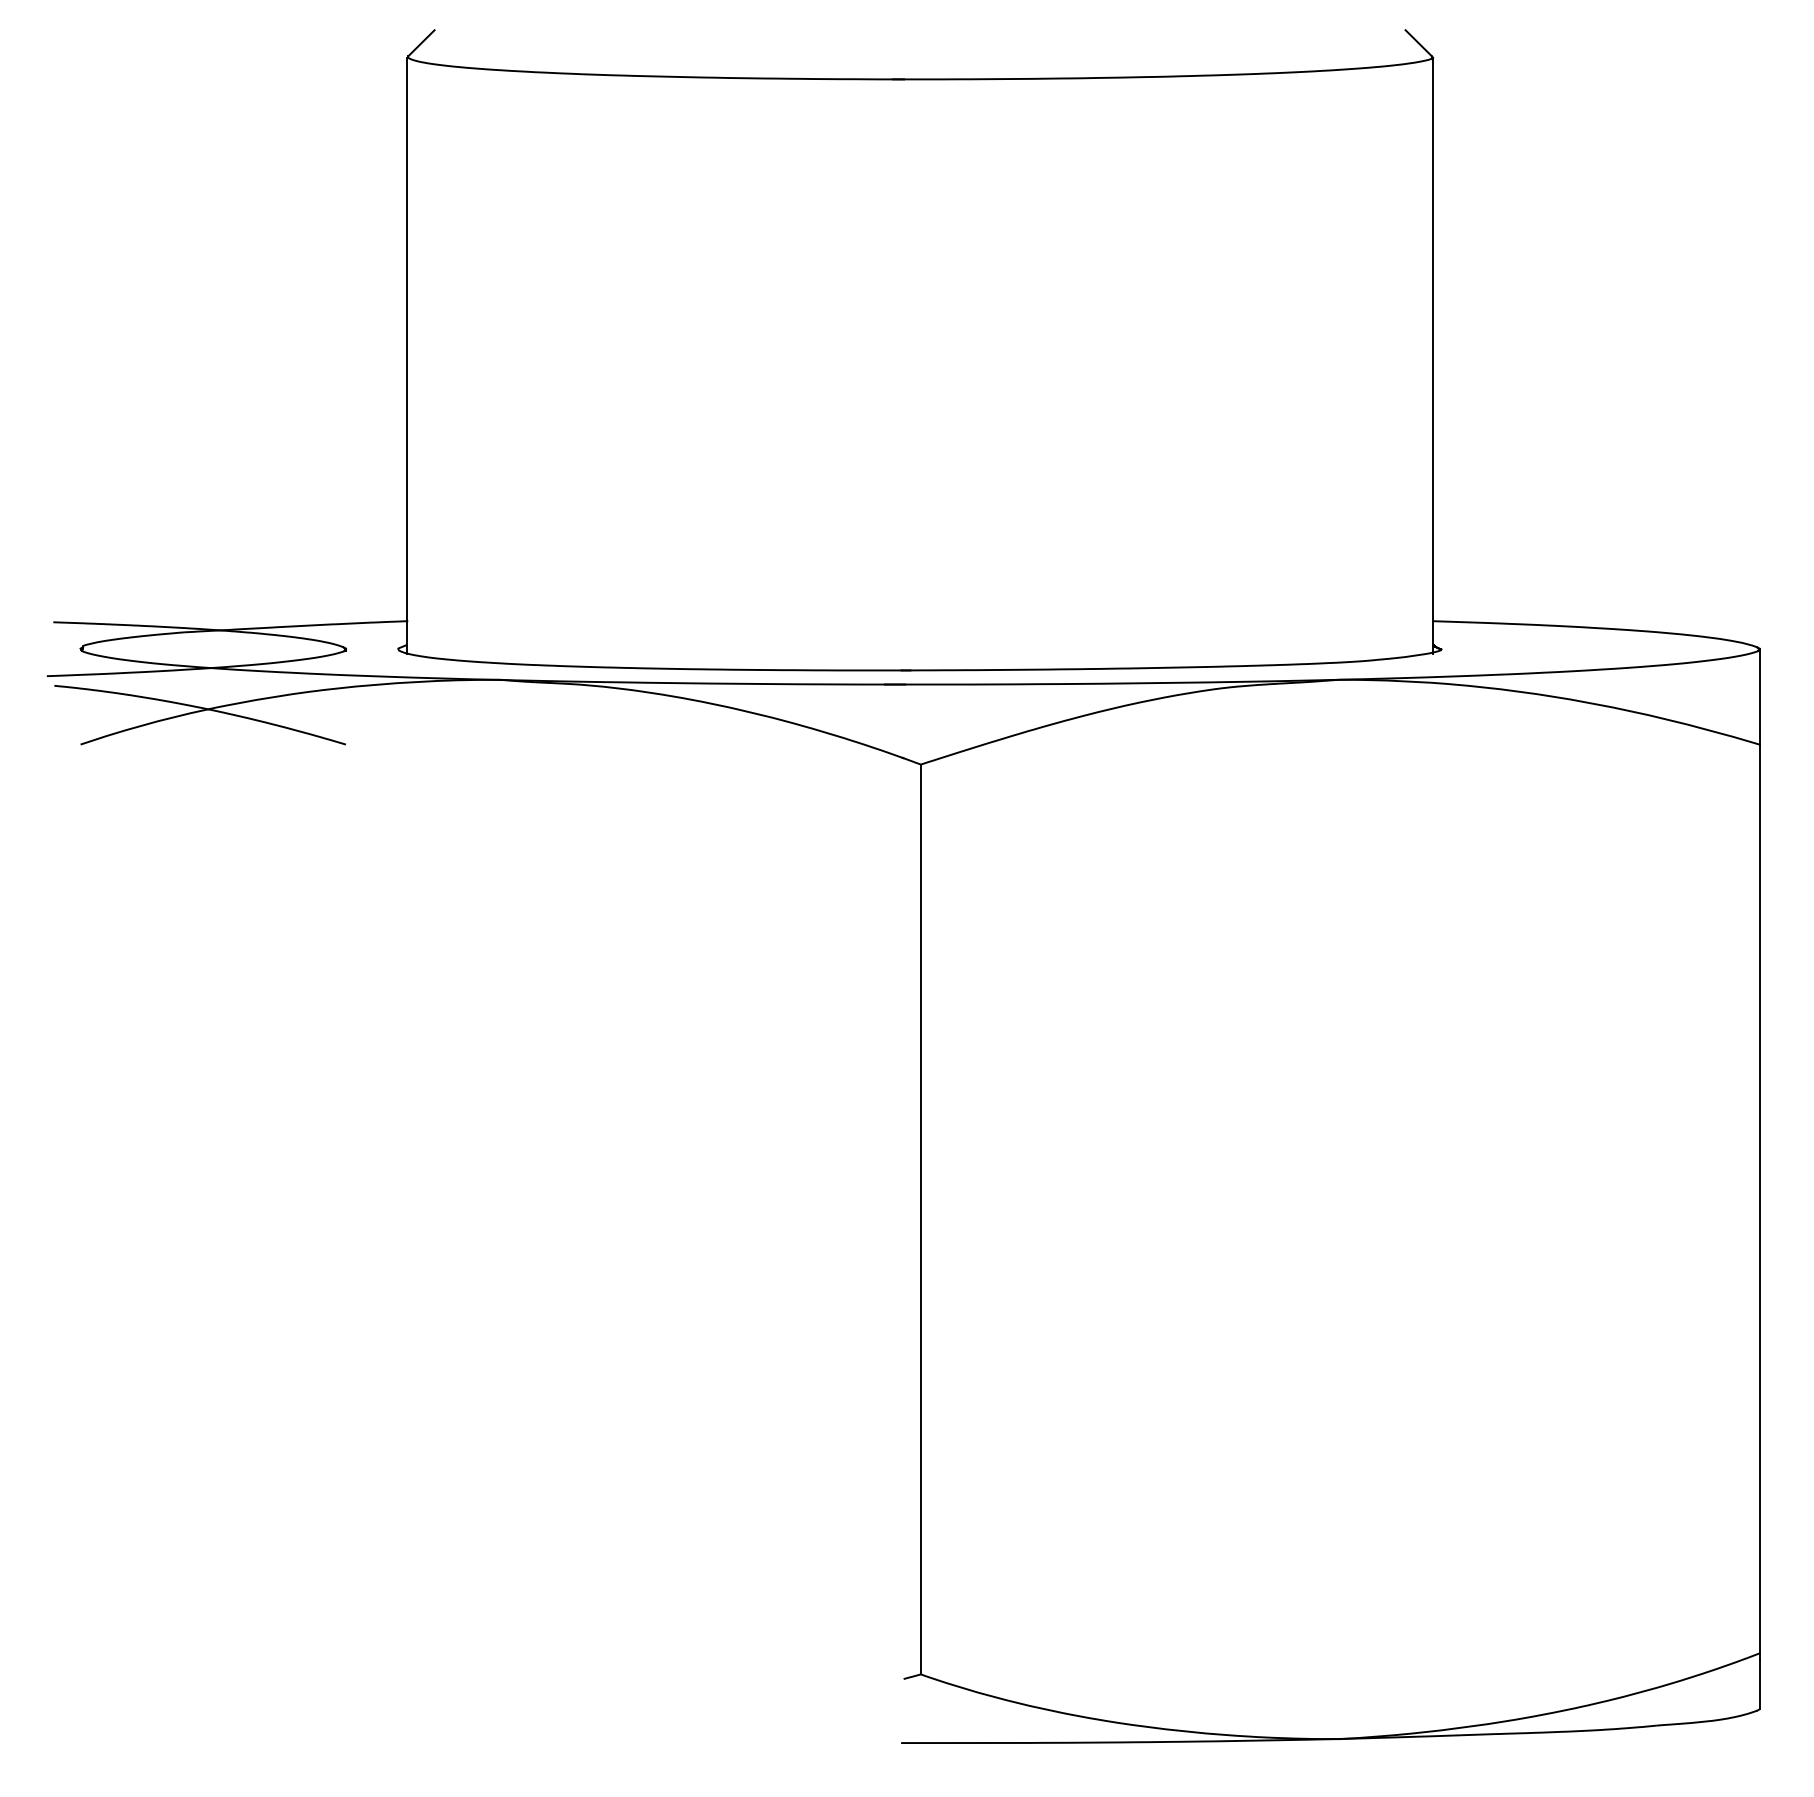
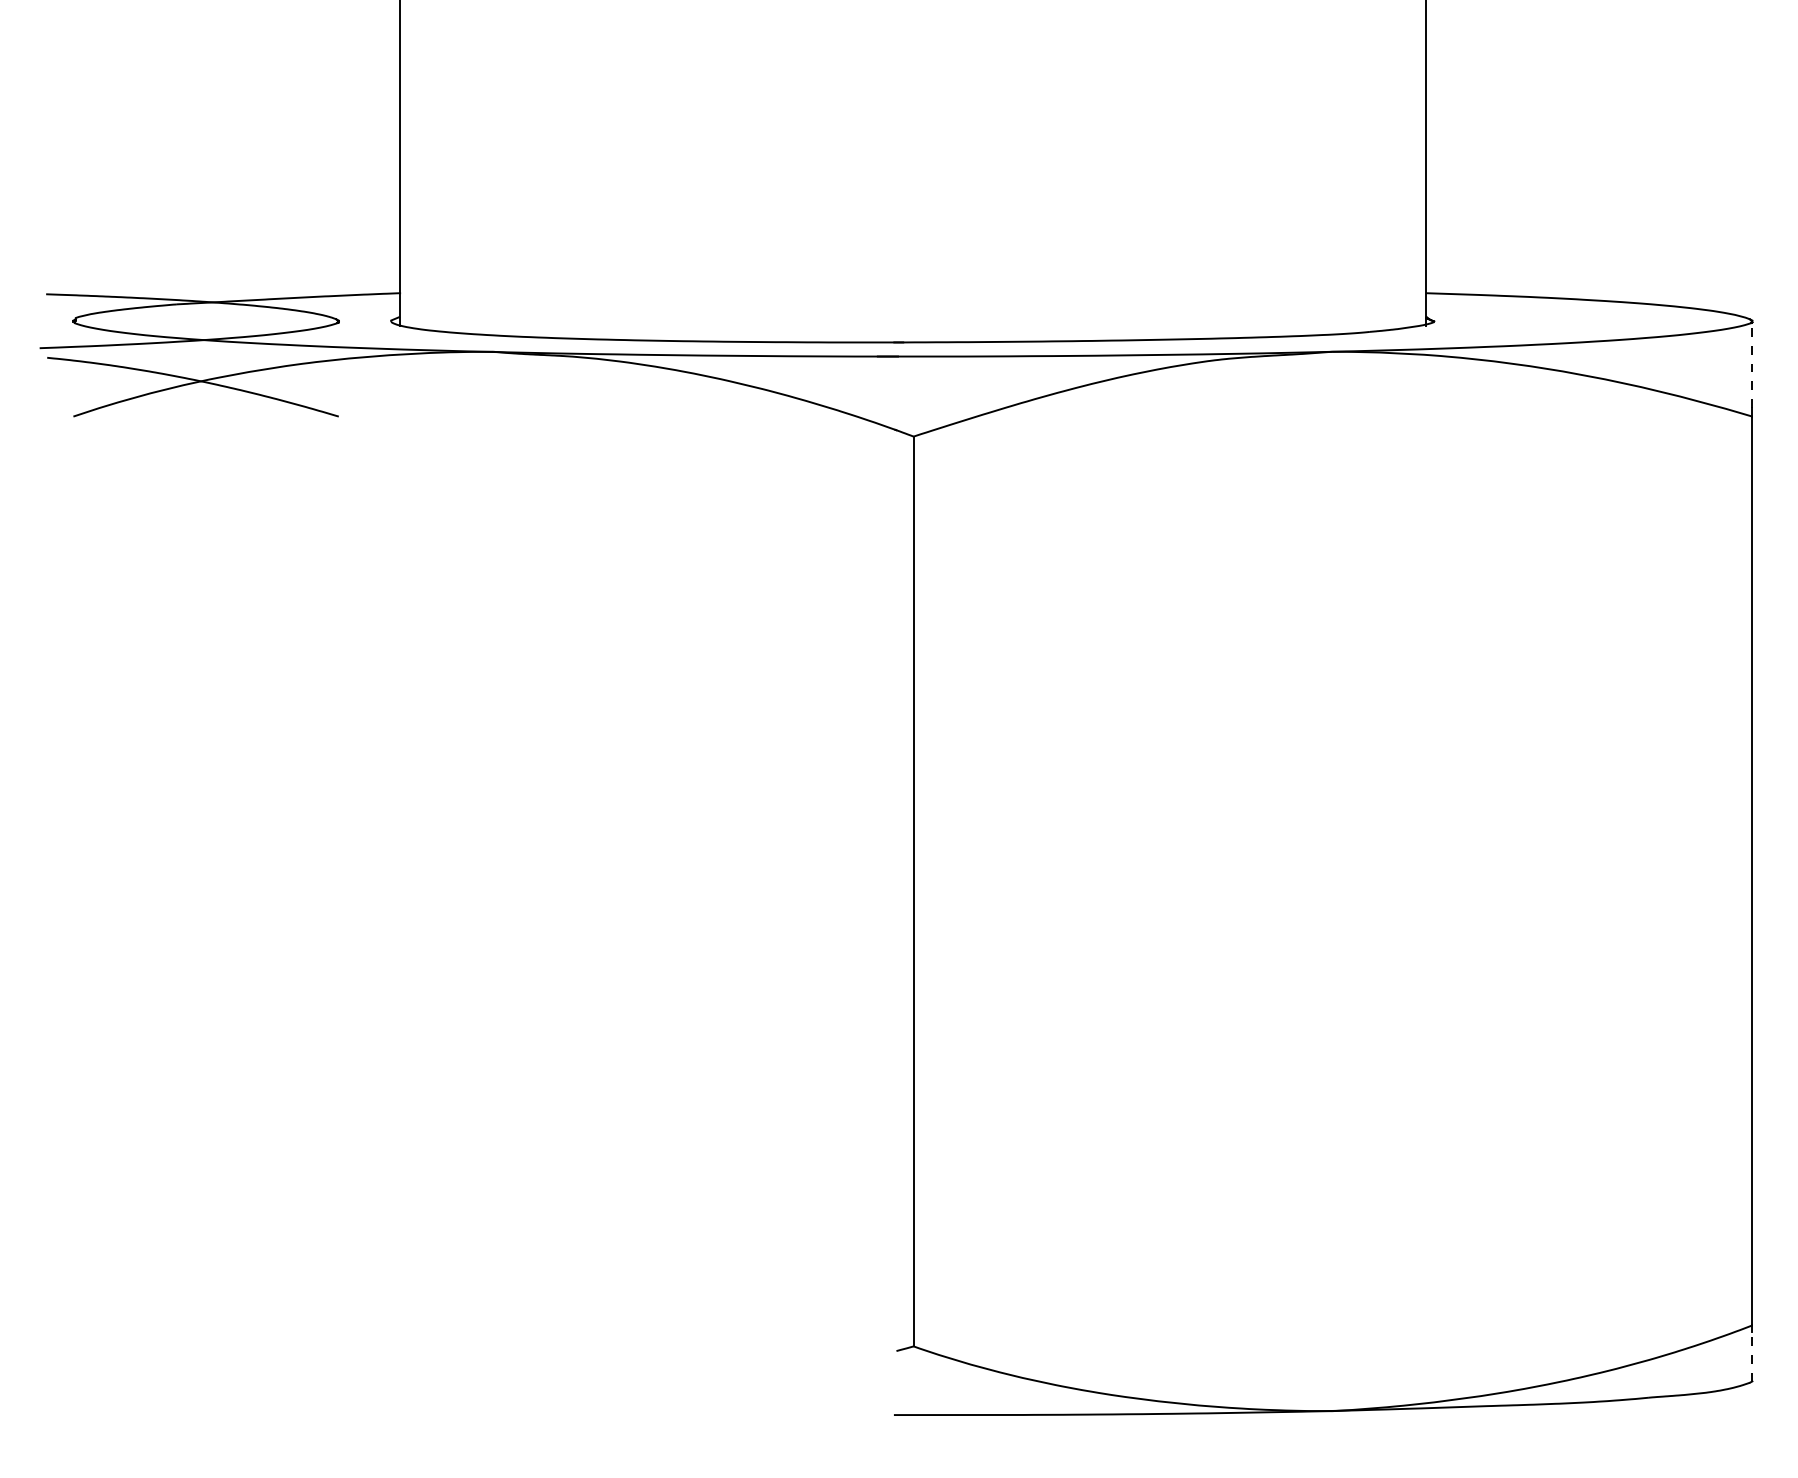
line: (1759, 692) -> (1752, 364), solid -> dashed
line: (1759, 1684) -> (1752, 1356), solid -> dashed

